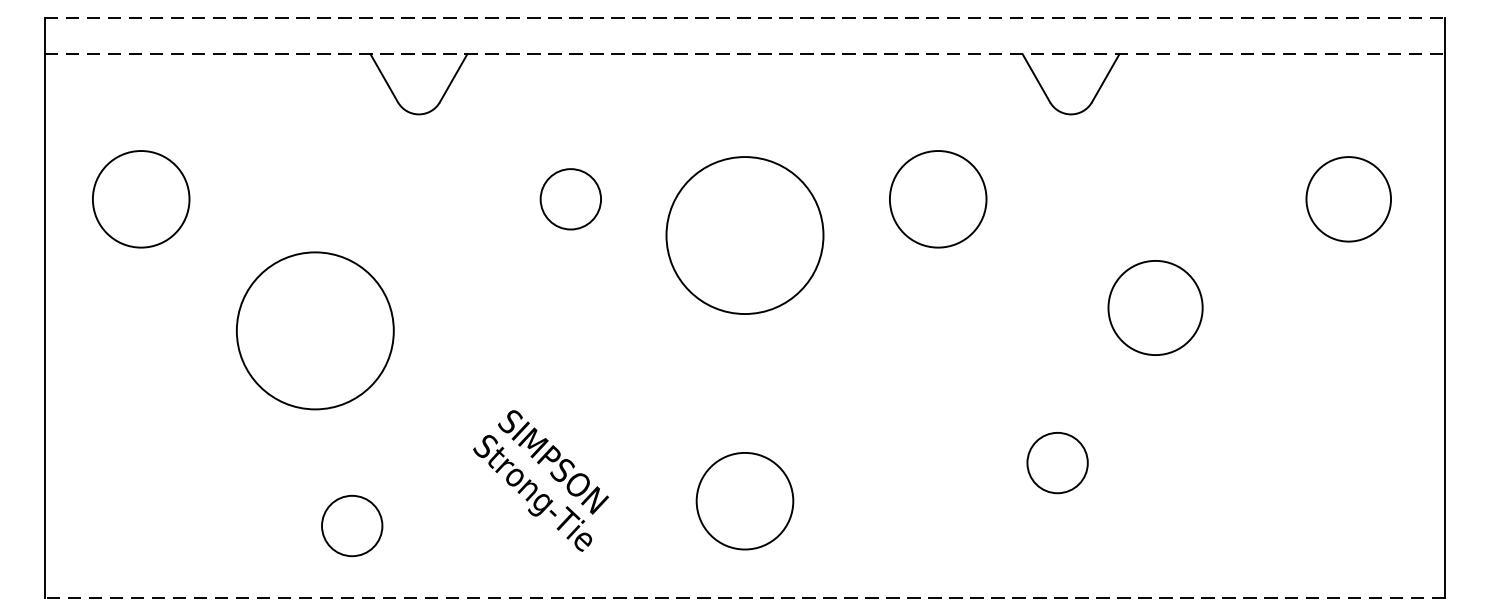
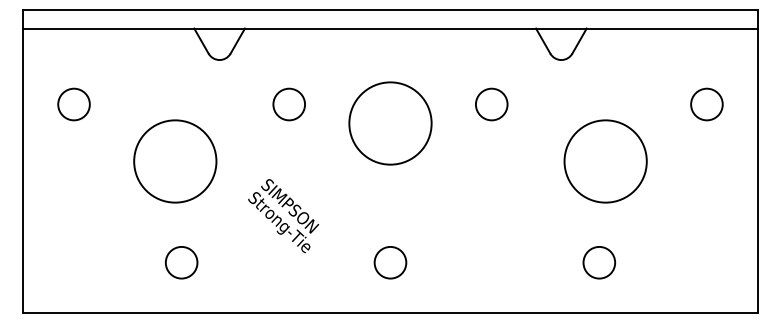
line: (745, 17) -> (390, 9), dashed -> solid
line: (745, 54) -> (390, 28), dashed -> solid
circle: (140, 199) -> (73, 104), size x0.62
circle: (569, 199) -> (288, 104), moved
circle: (937, 199) -> (491, 104), size x0.62
circle: (1347, 199) -> (706, 104), size x0.71
circle: (1155, 308) -> (605, 161), size x1.67
circle: (315, 330) -> (175, 161), moved
circle: (1057, 462) -> (599, 262), moved
text: (540, 481) -> (283, 216), moved
circle: (745, 500) -> (390, 262), size x0.62
circle: (351, 525) -> (181, 262), moved
line: (745, 598) -> (390, 313), dashed -> solid

